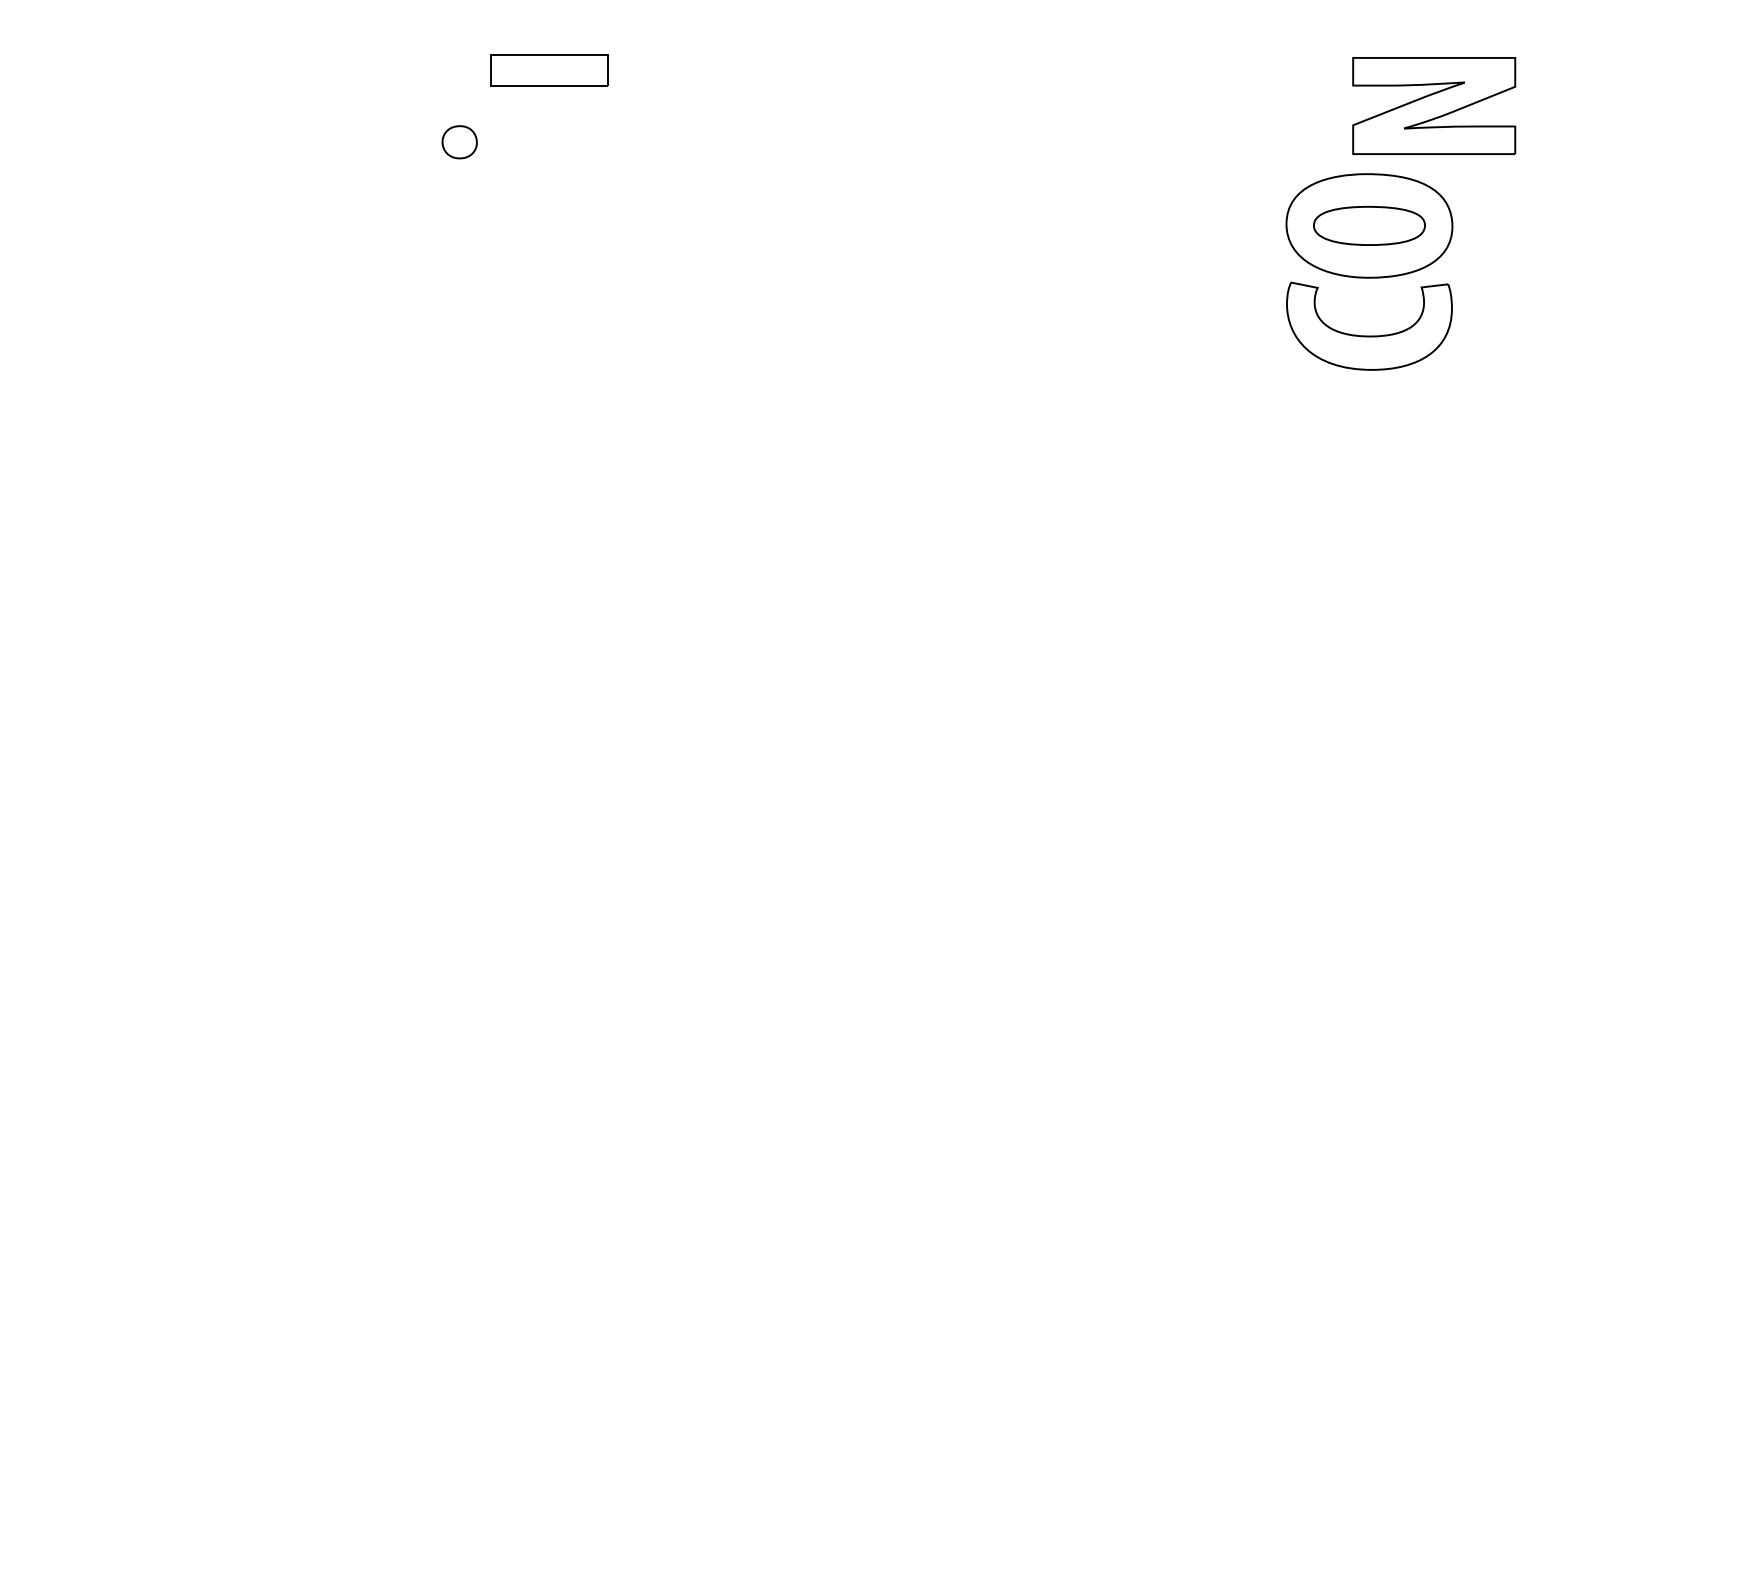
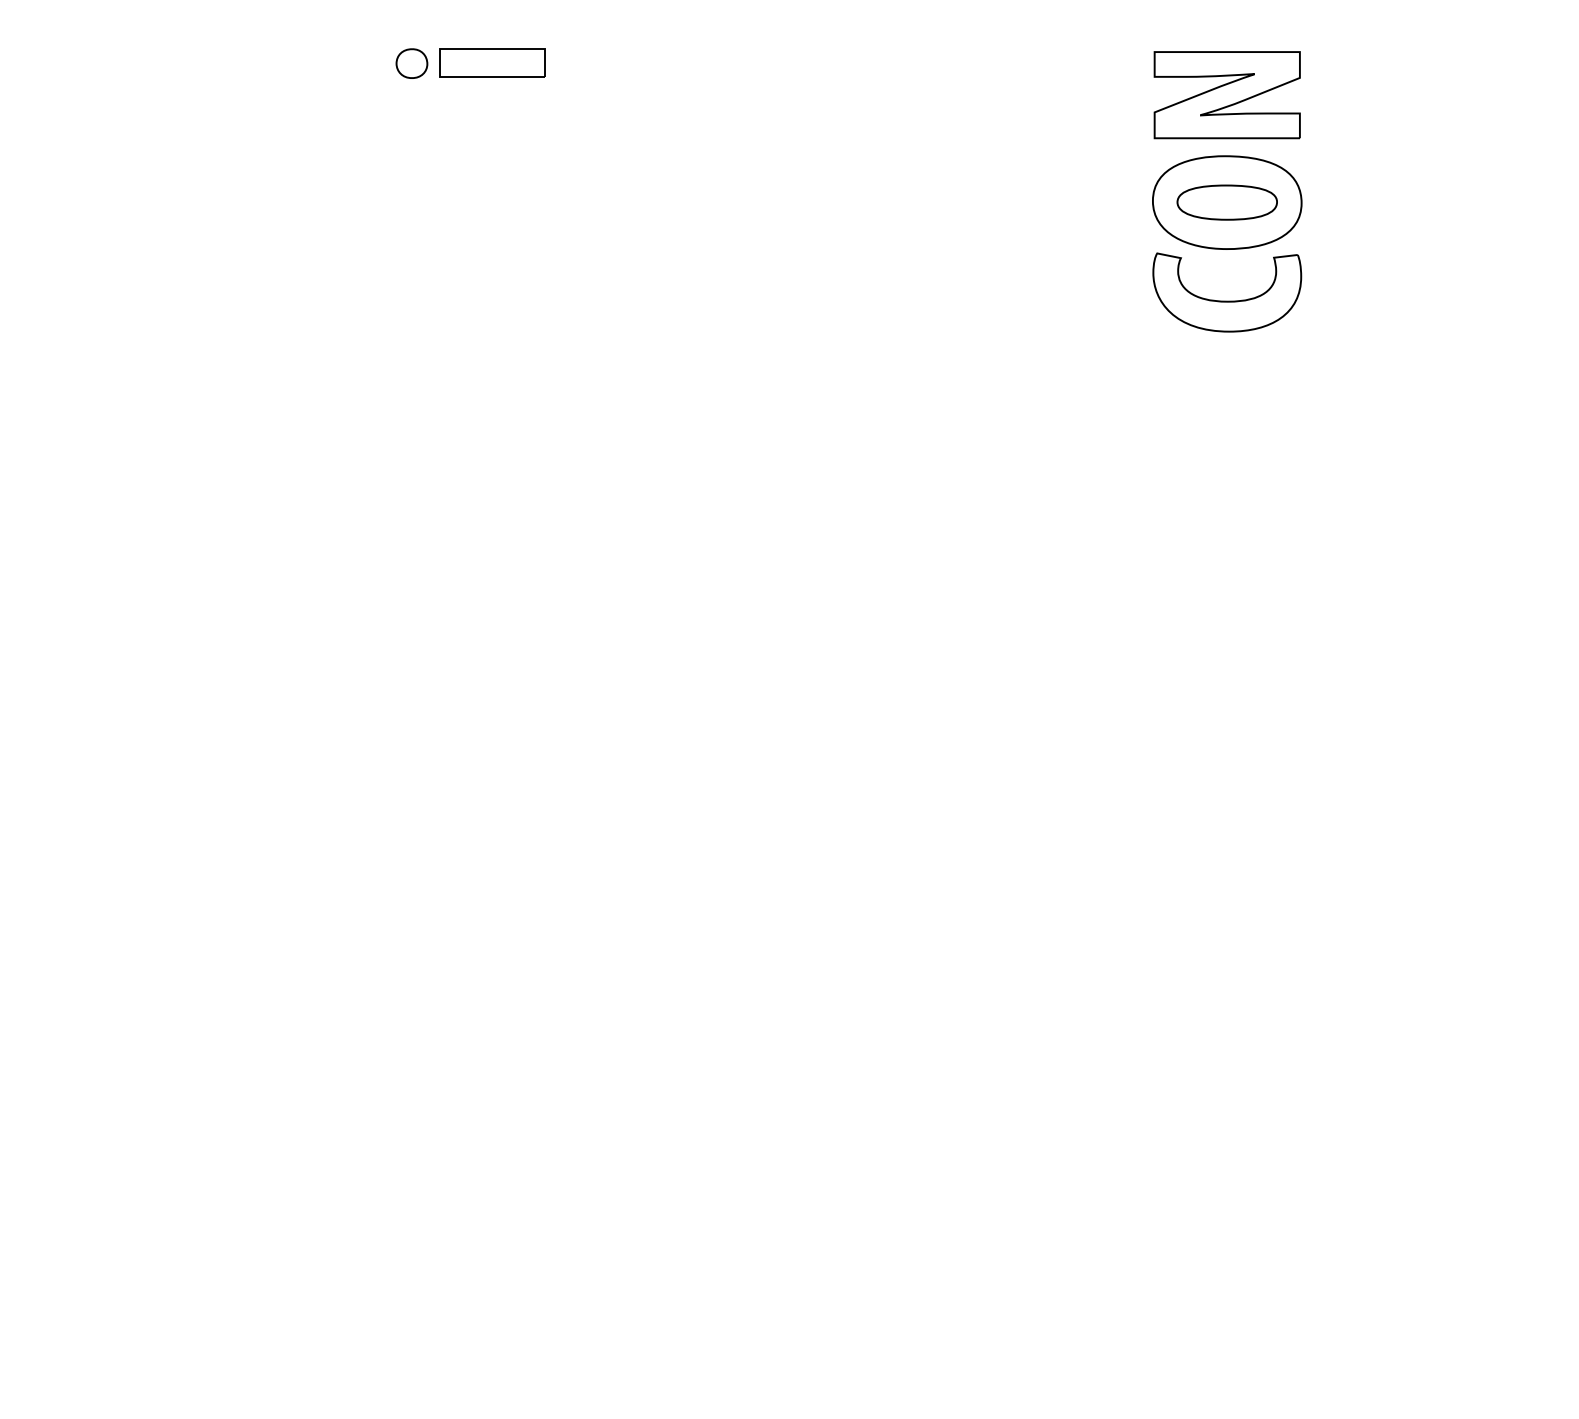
part: (1433, 106) -> (1226, 95), moved
part: (459, 142) -> (411, 63), moved

